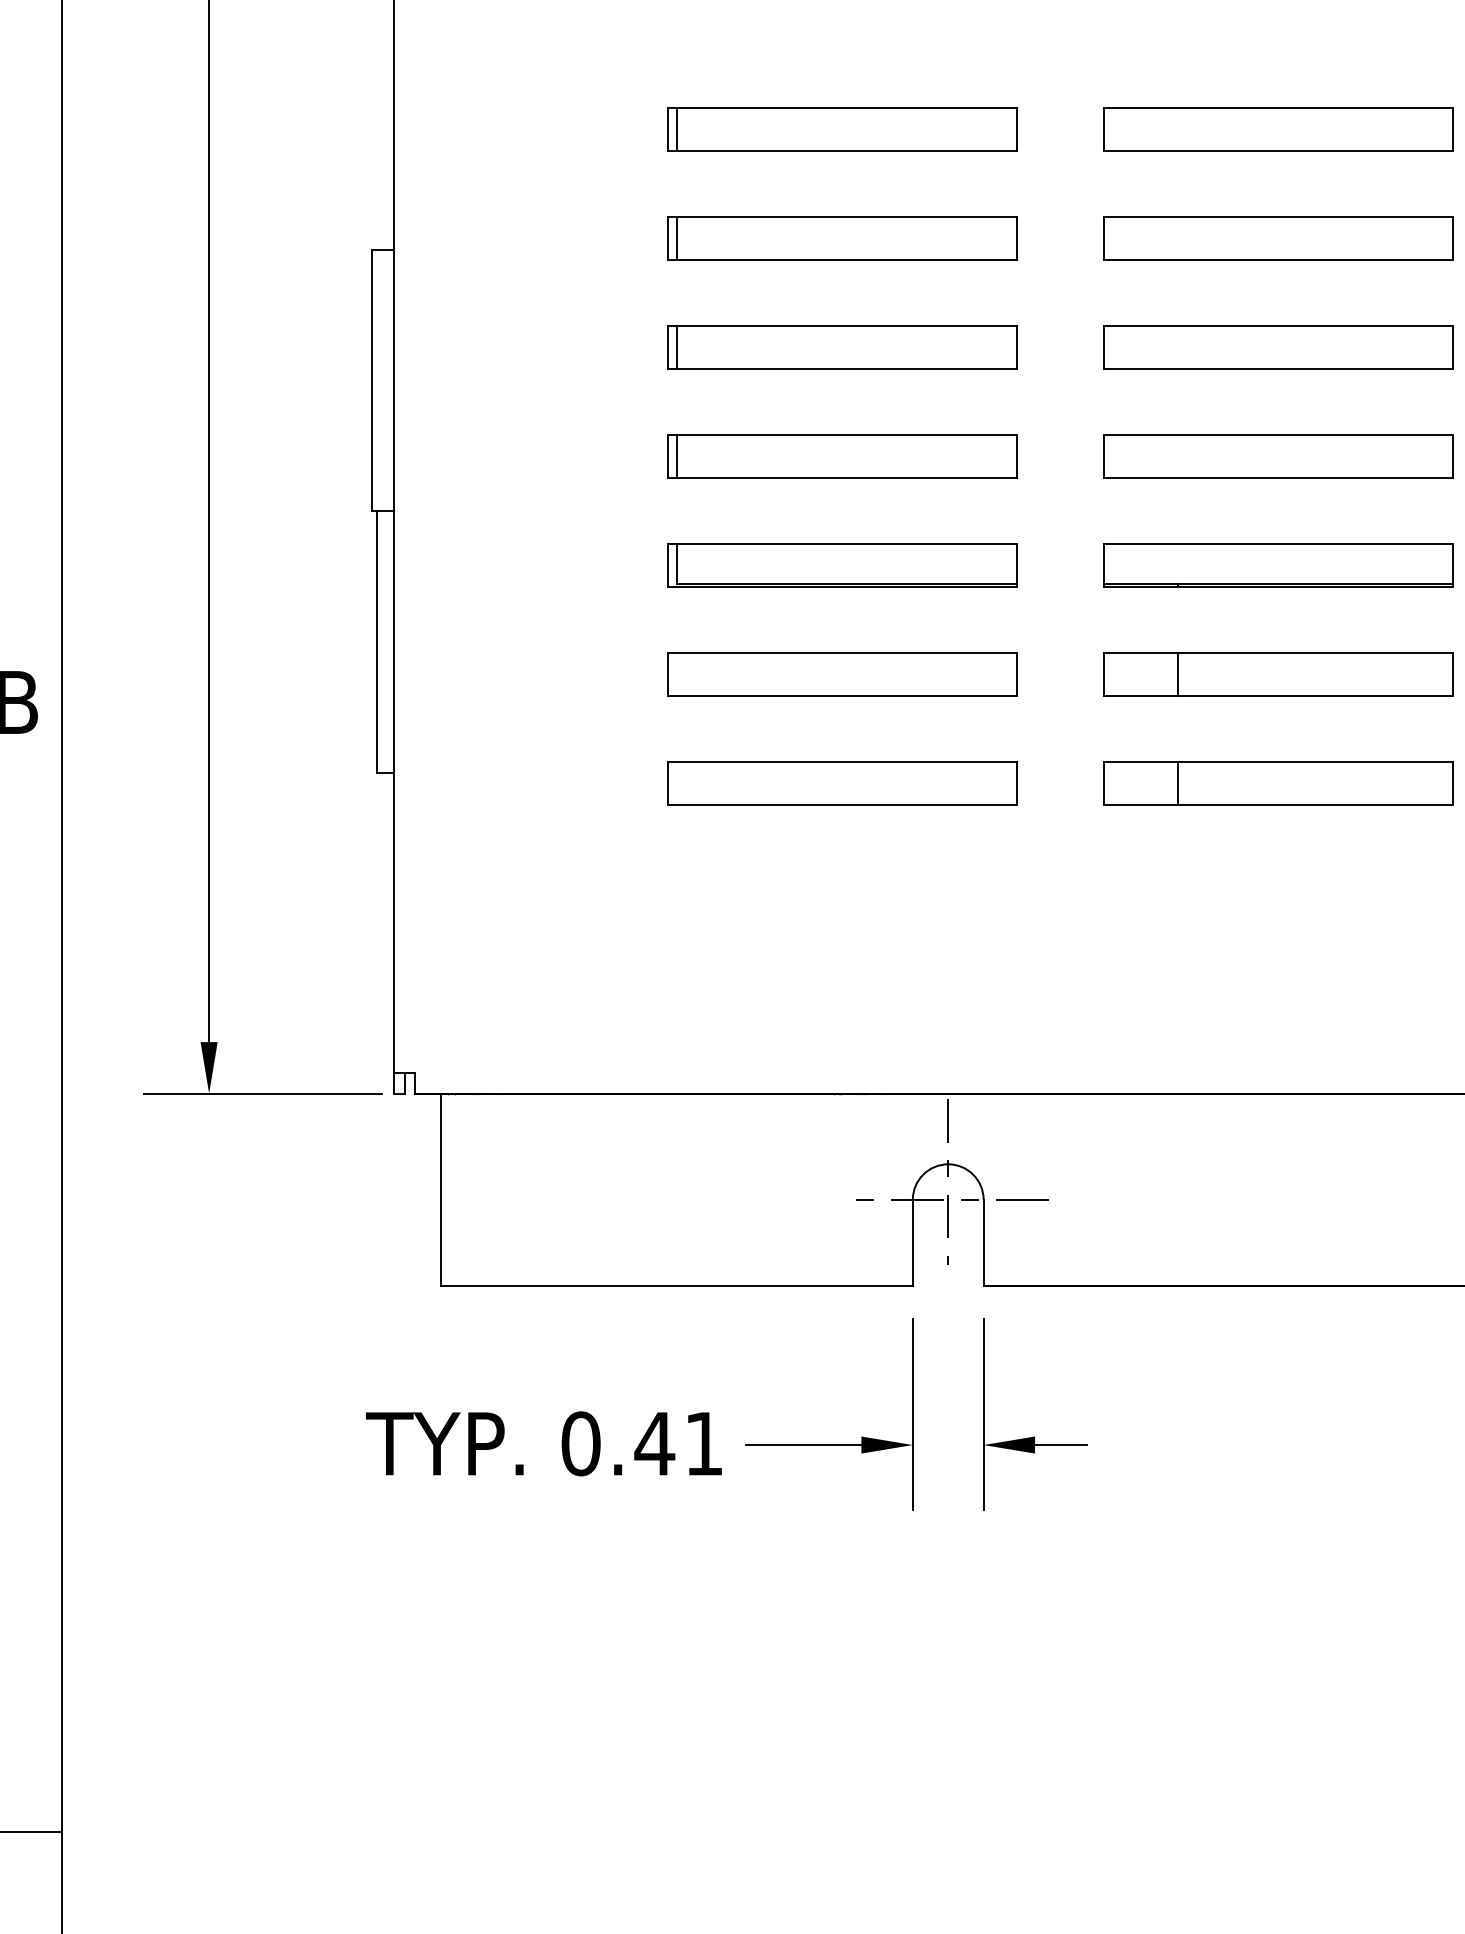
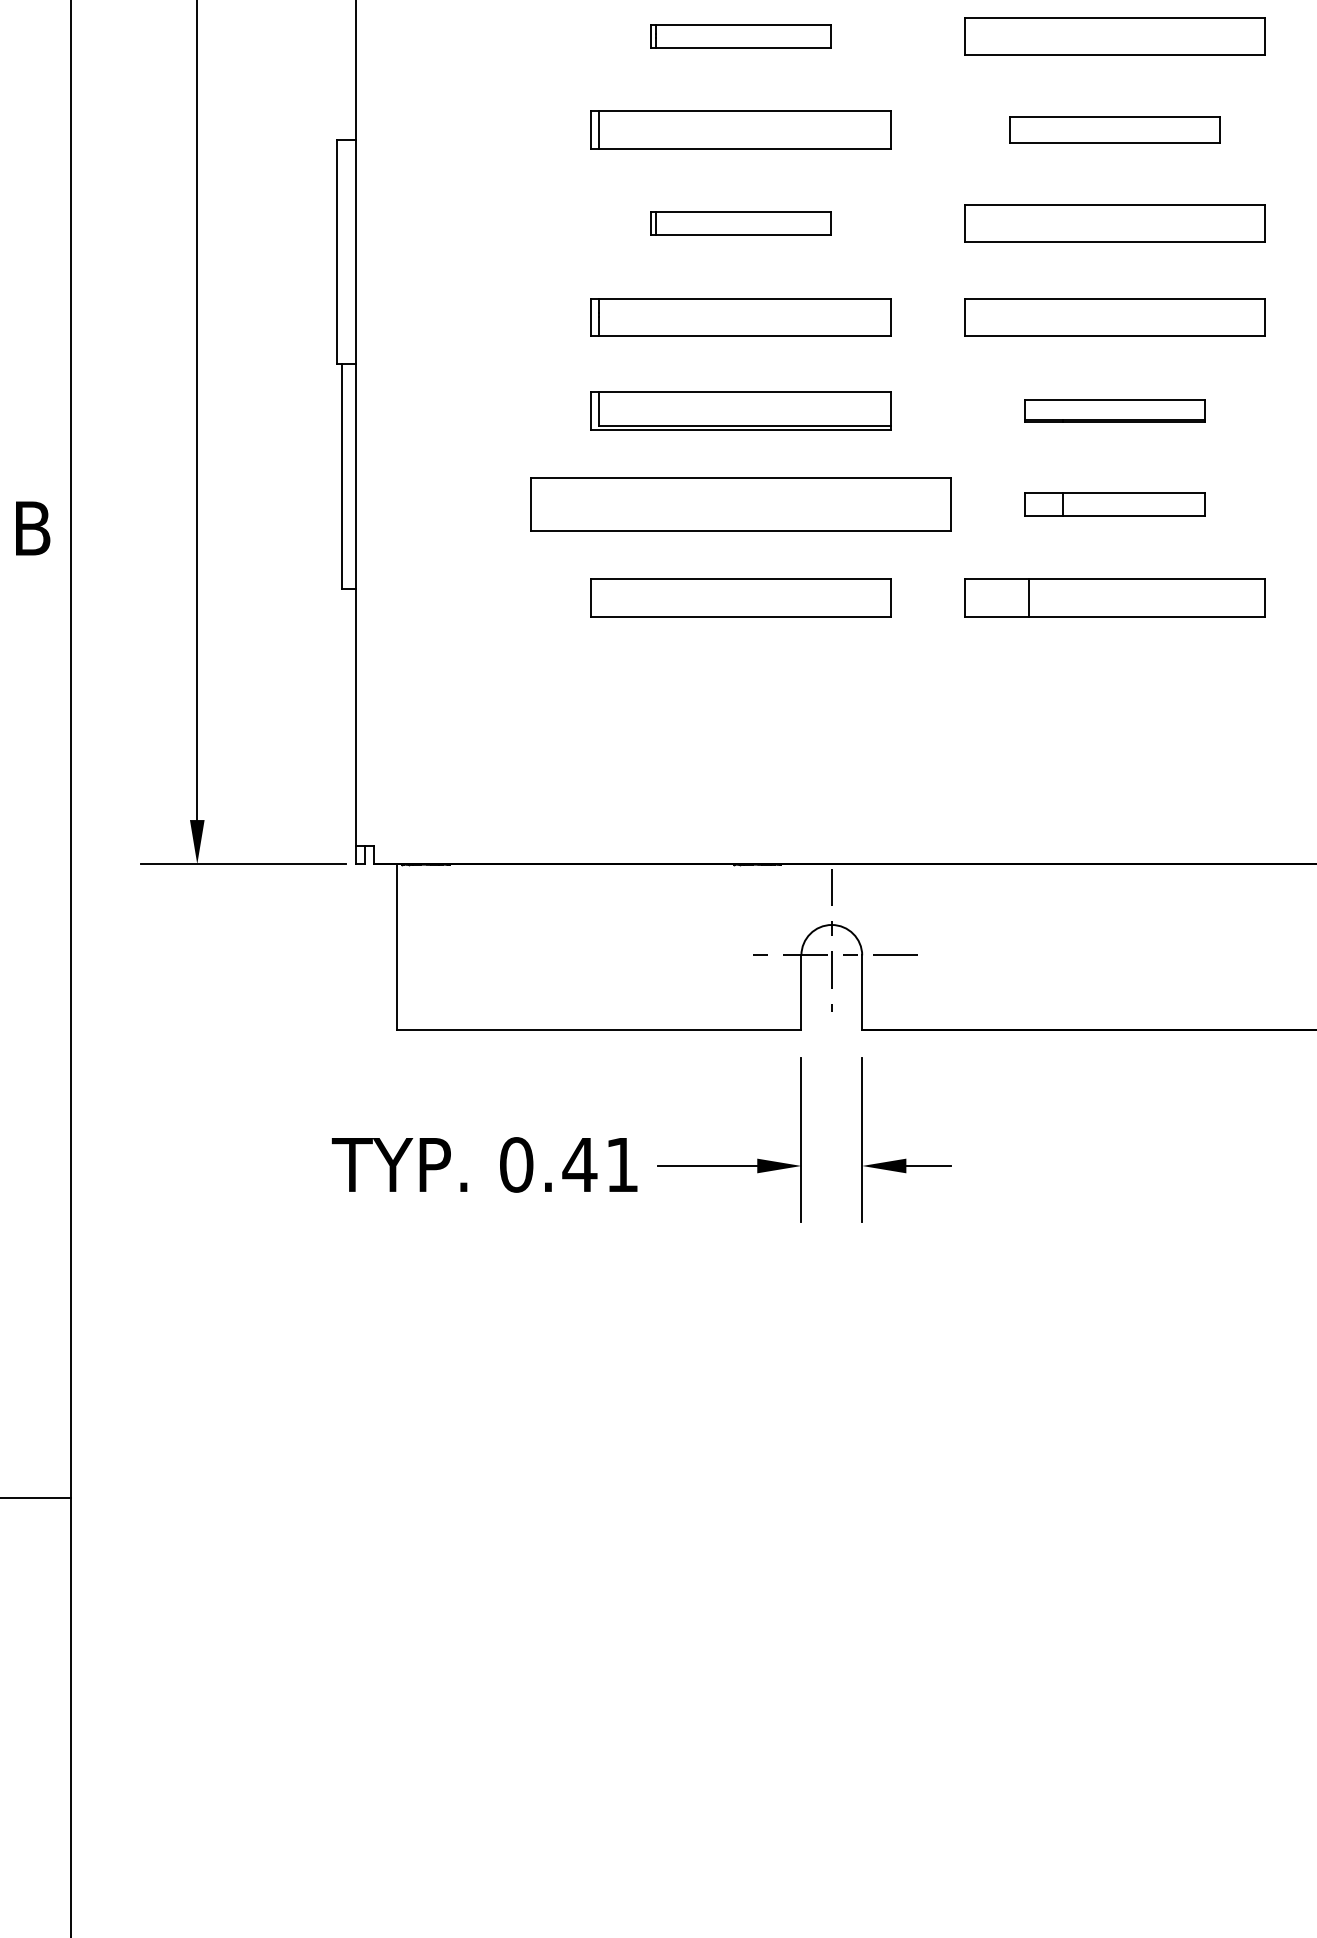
part: (841, 129) -> (740, 36), size x0.6
part: (1277, 237) -> (1114, 129), size x0.7
part: (841, 347) -> (740, 223), size x0.6
part: (1277, 565) -> (1114, 410), size x0.6
part: (841, 674) -> (740, 504), size x1.4
part: (1277, 674) -> (1114, 504), size x0.6

